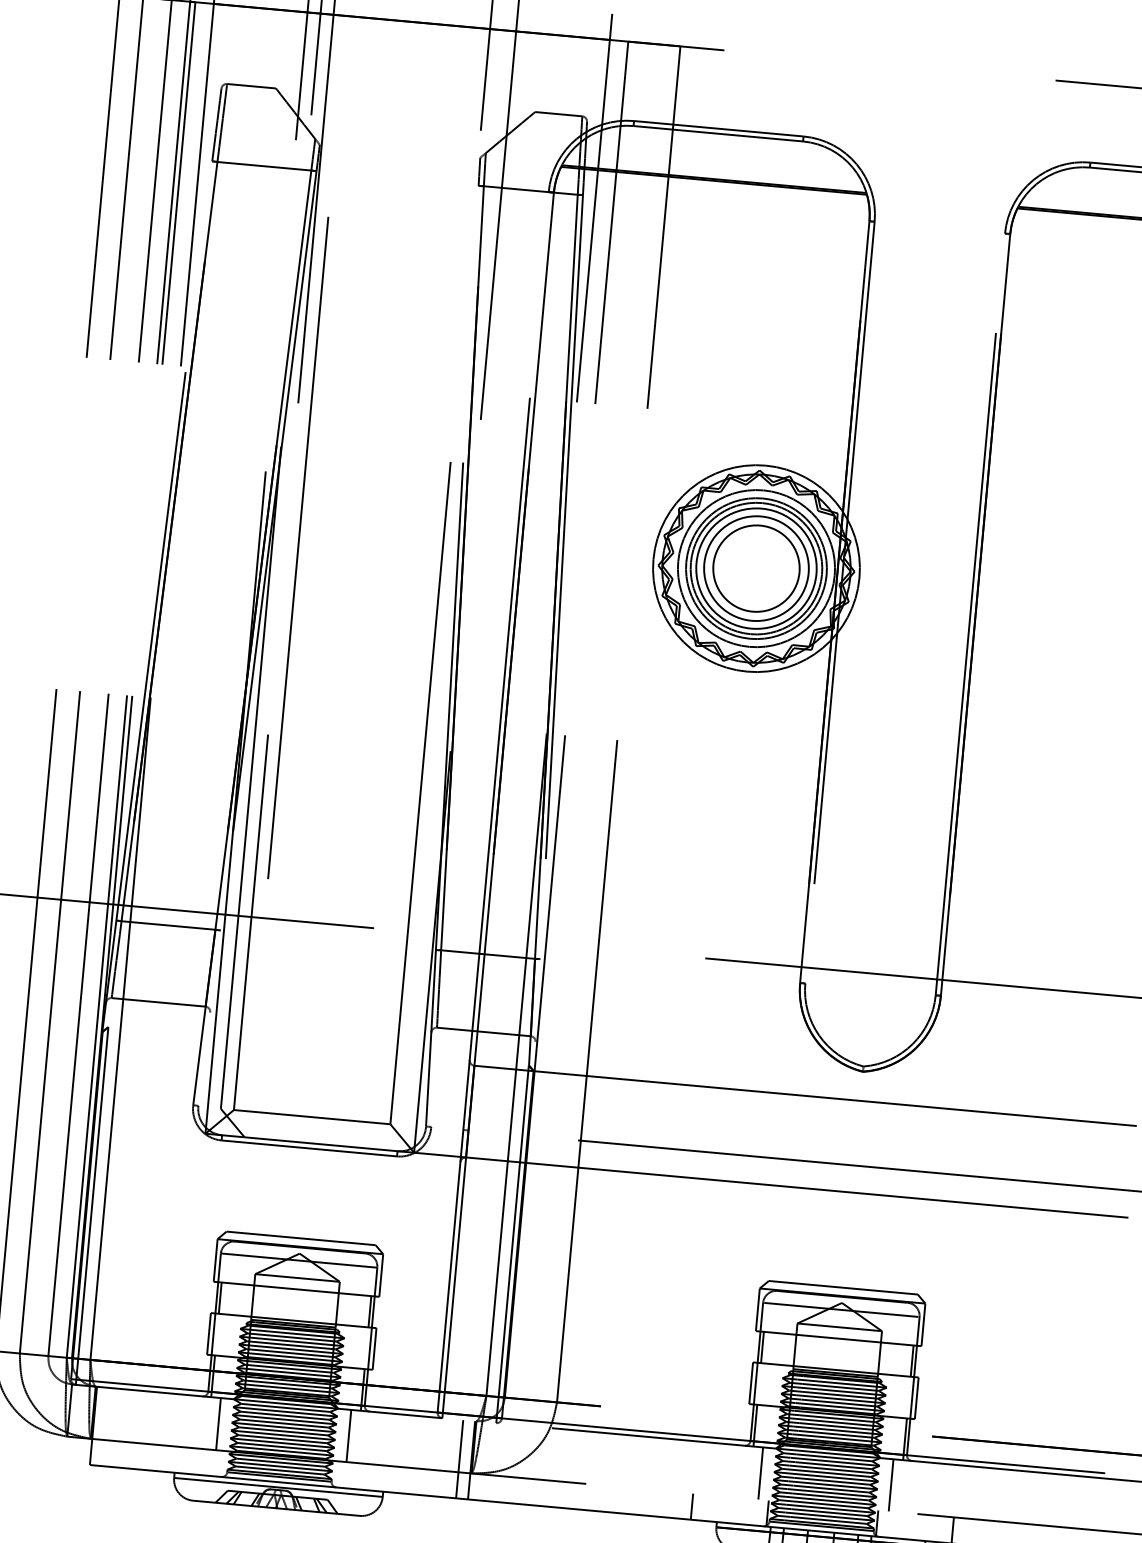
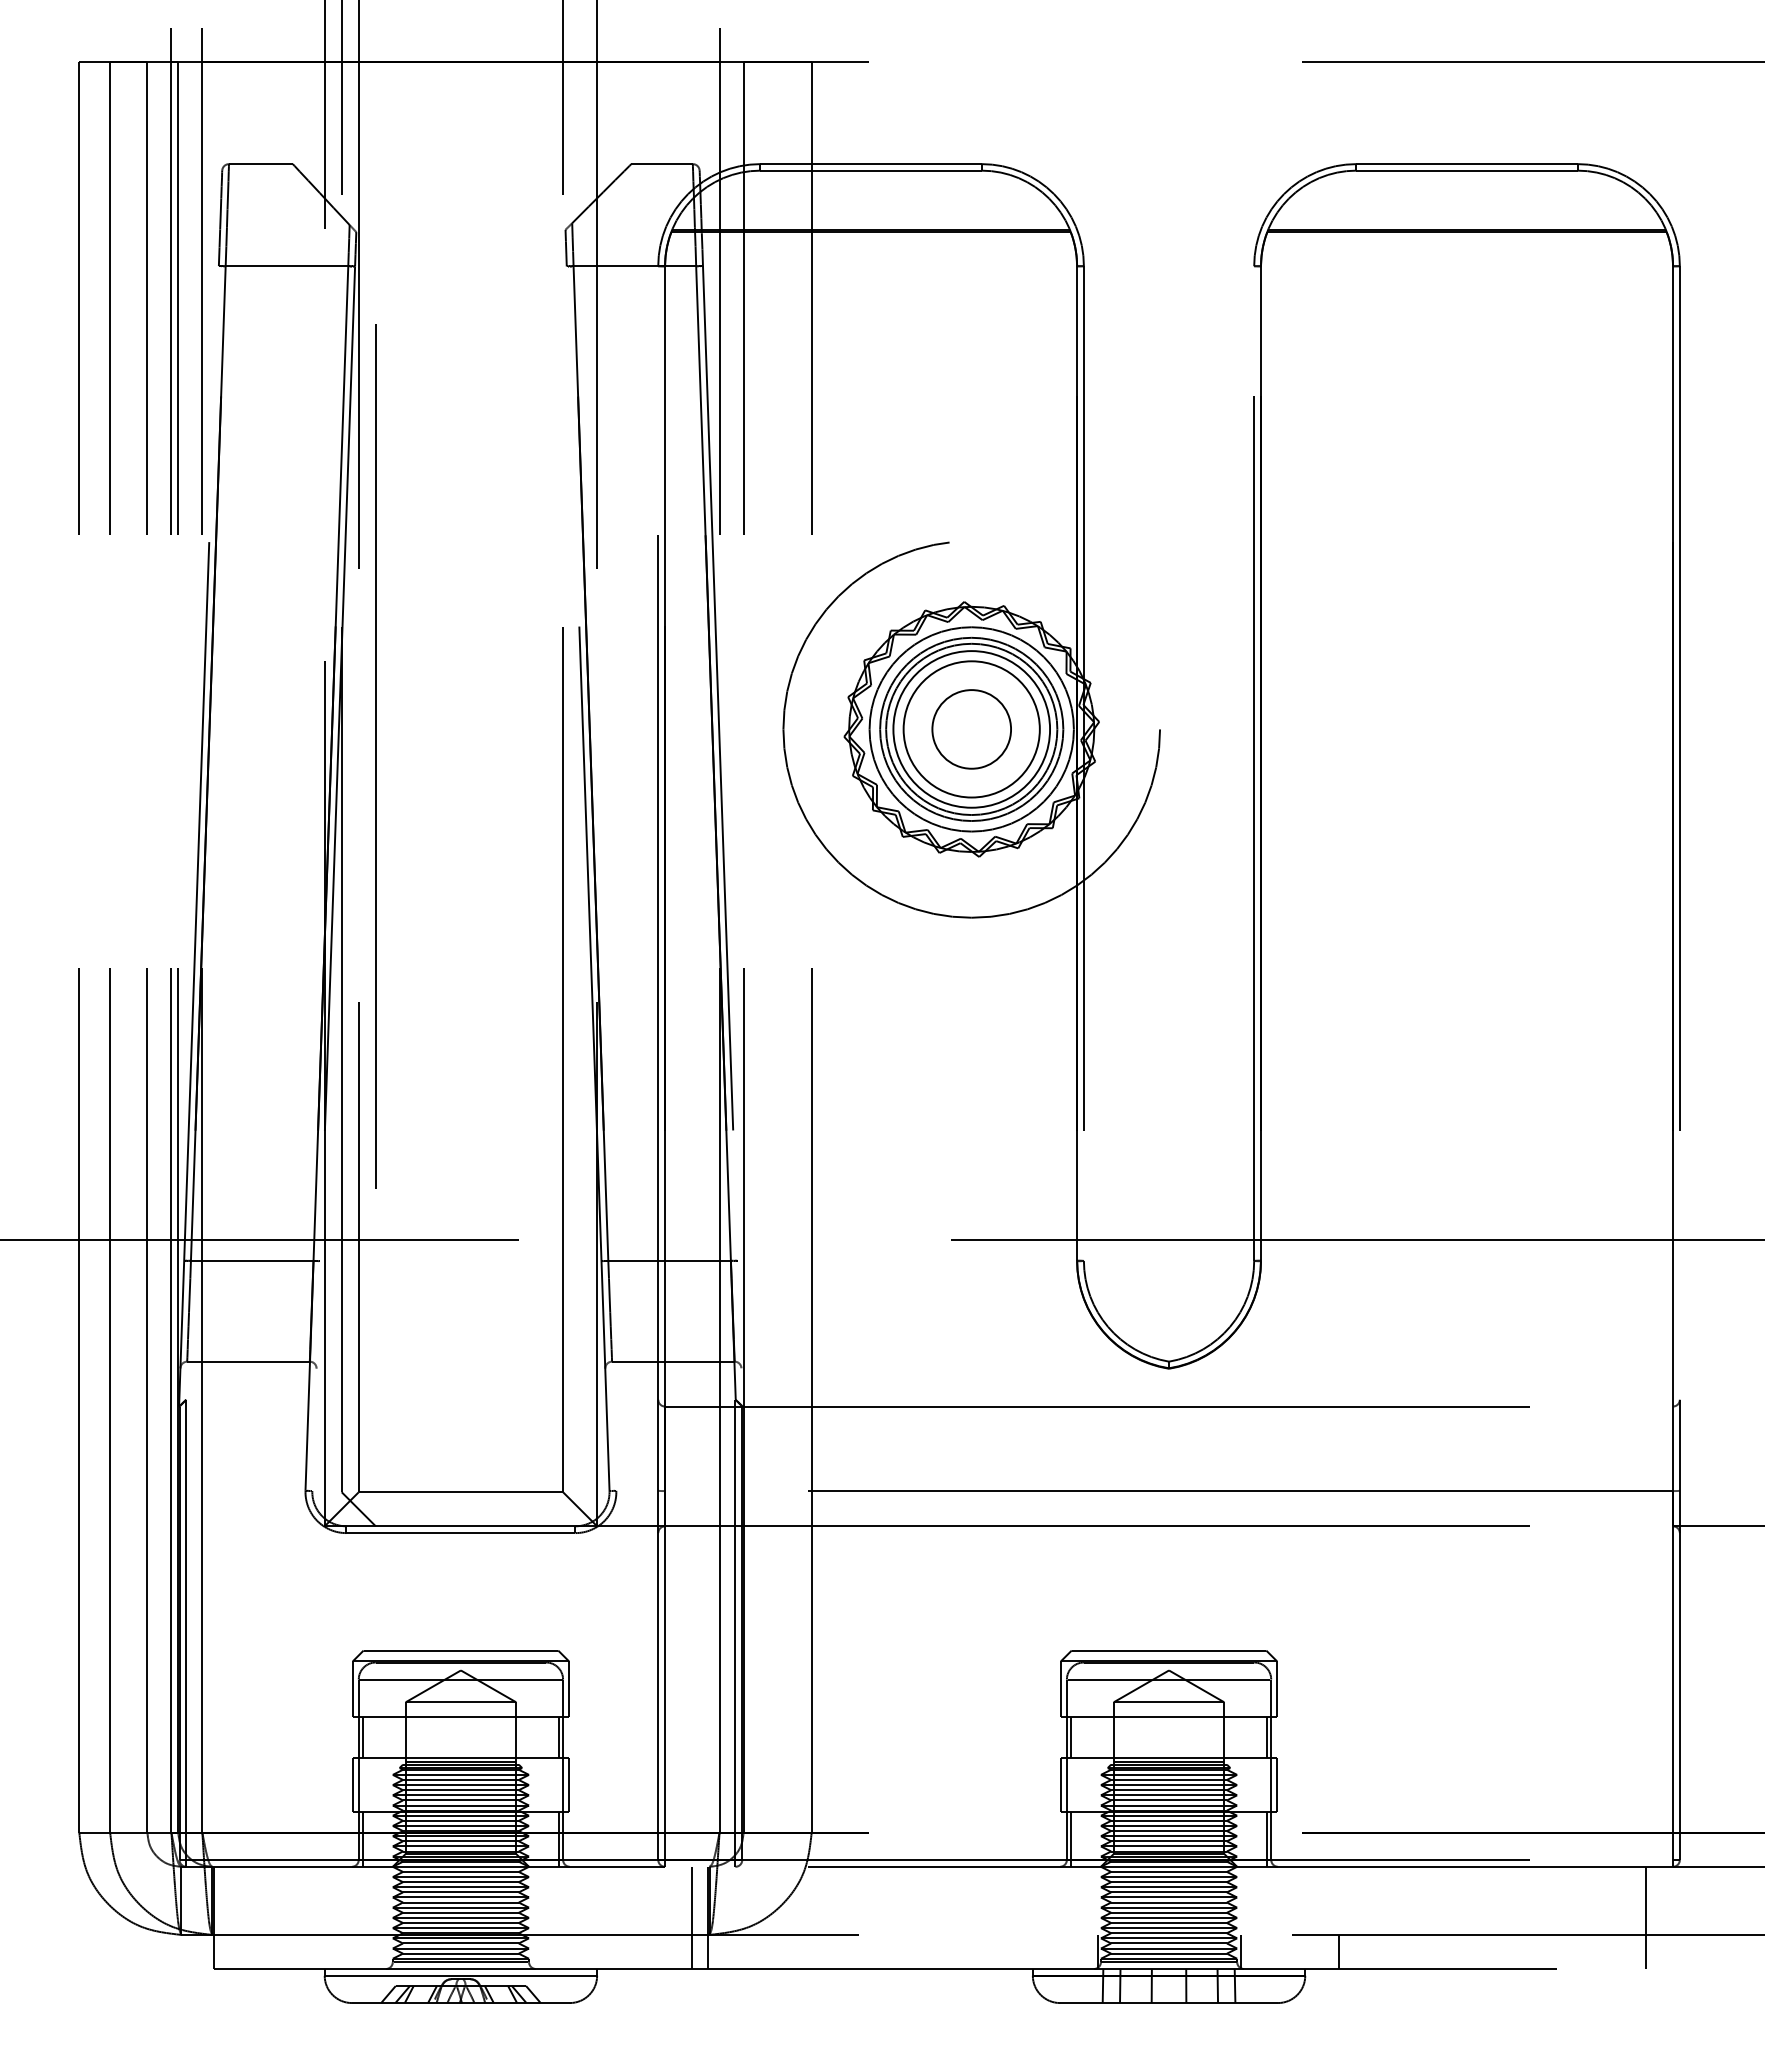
circle: (756, 567) -> (971, 728), size x1.4
circle: (756, 568) -> (971, 729), size x0.7
line: (218, 1423) -> (375, 1900), removed
line: (349, 1435) -> (546, 1900), removed
line: (760, 1473) -> (1083, 1900), removed
line: (891, 1485) -> (1254, 1900), removed
line: (691, 1506) -> (998, 1951), removed

